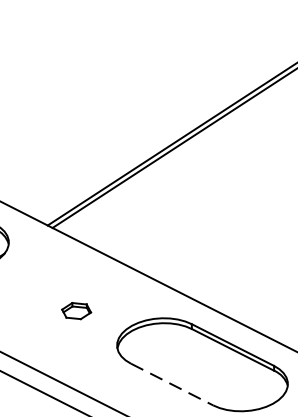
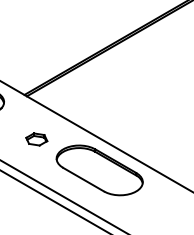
part: (75, 311) -> (36, 139), size x1.43
line: (171, 384) -> (83, 179), dashed -> solid

